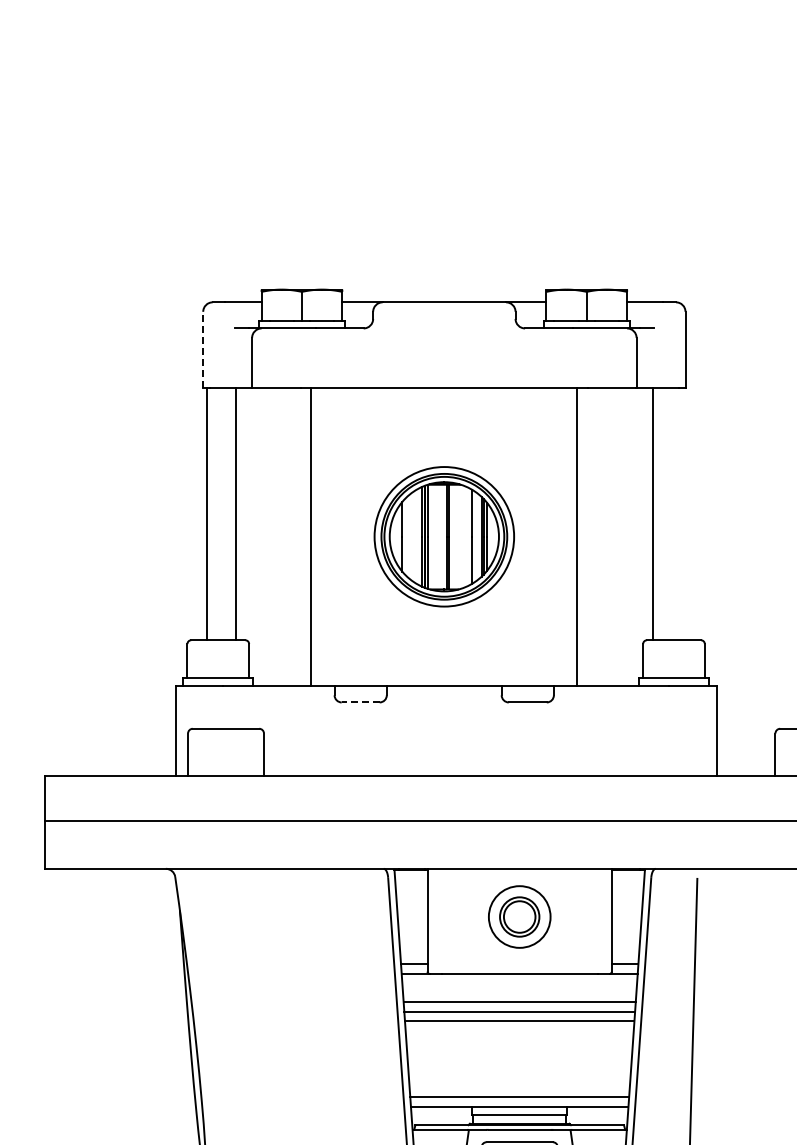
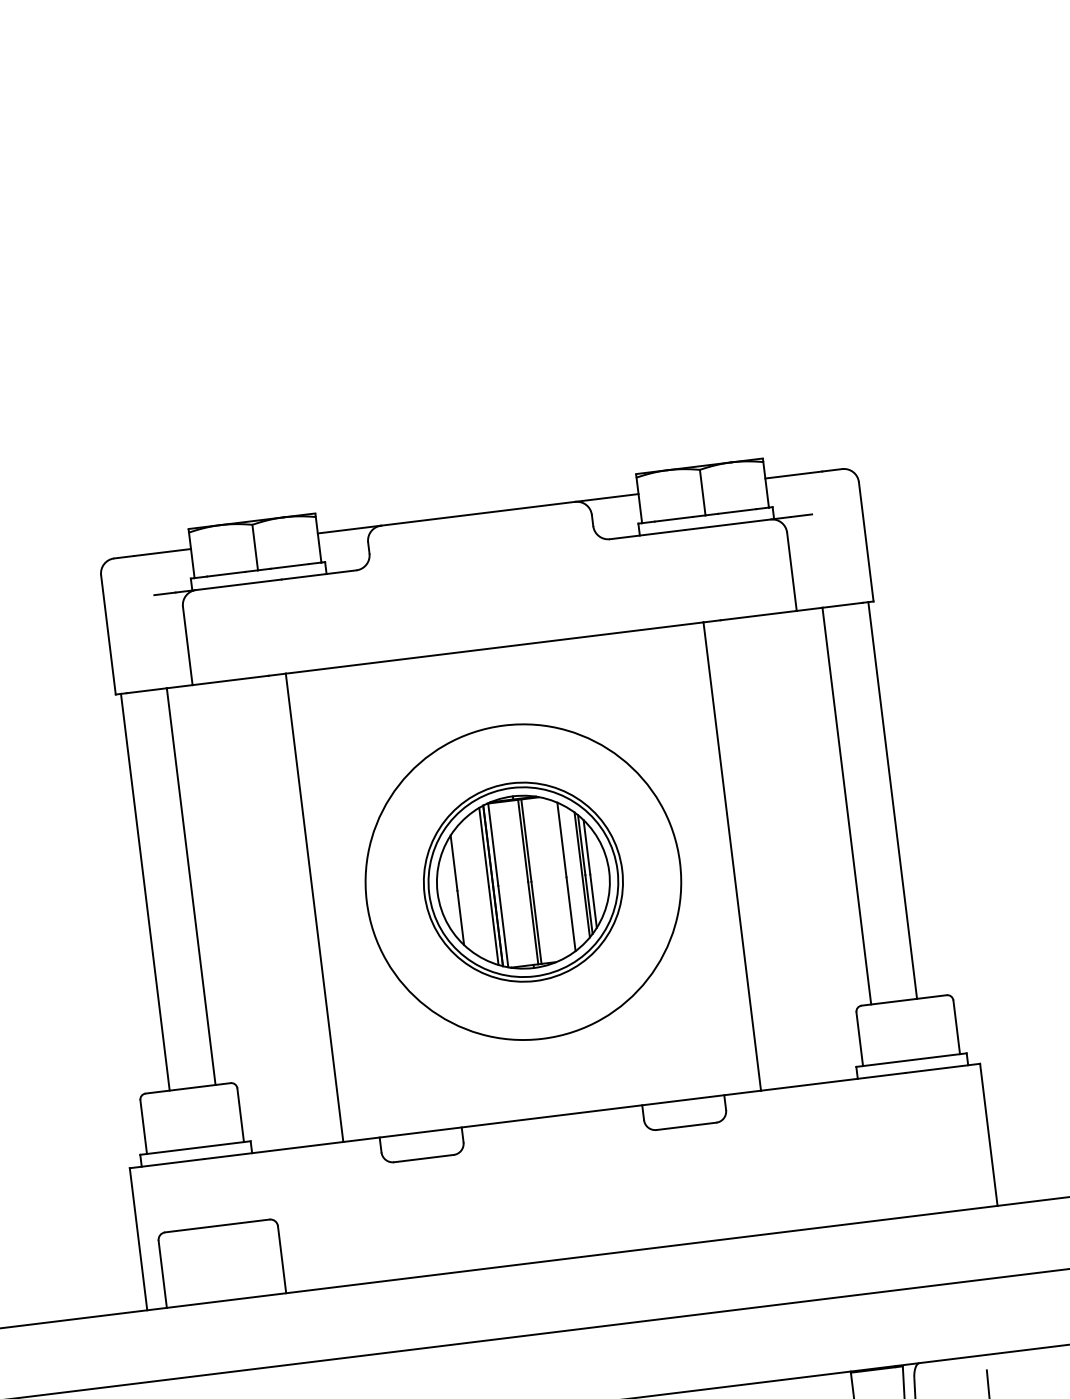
line: (203, 349) -> (108, 634), dashed -> solid
line: (682, 513) -> (893, 799), added
circle: (444, 536) -> (523, 881), size x1.43
line: (360, 702) -> (423, 1158), dashed -> solid

